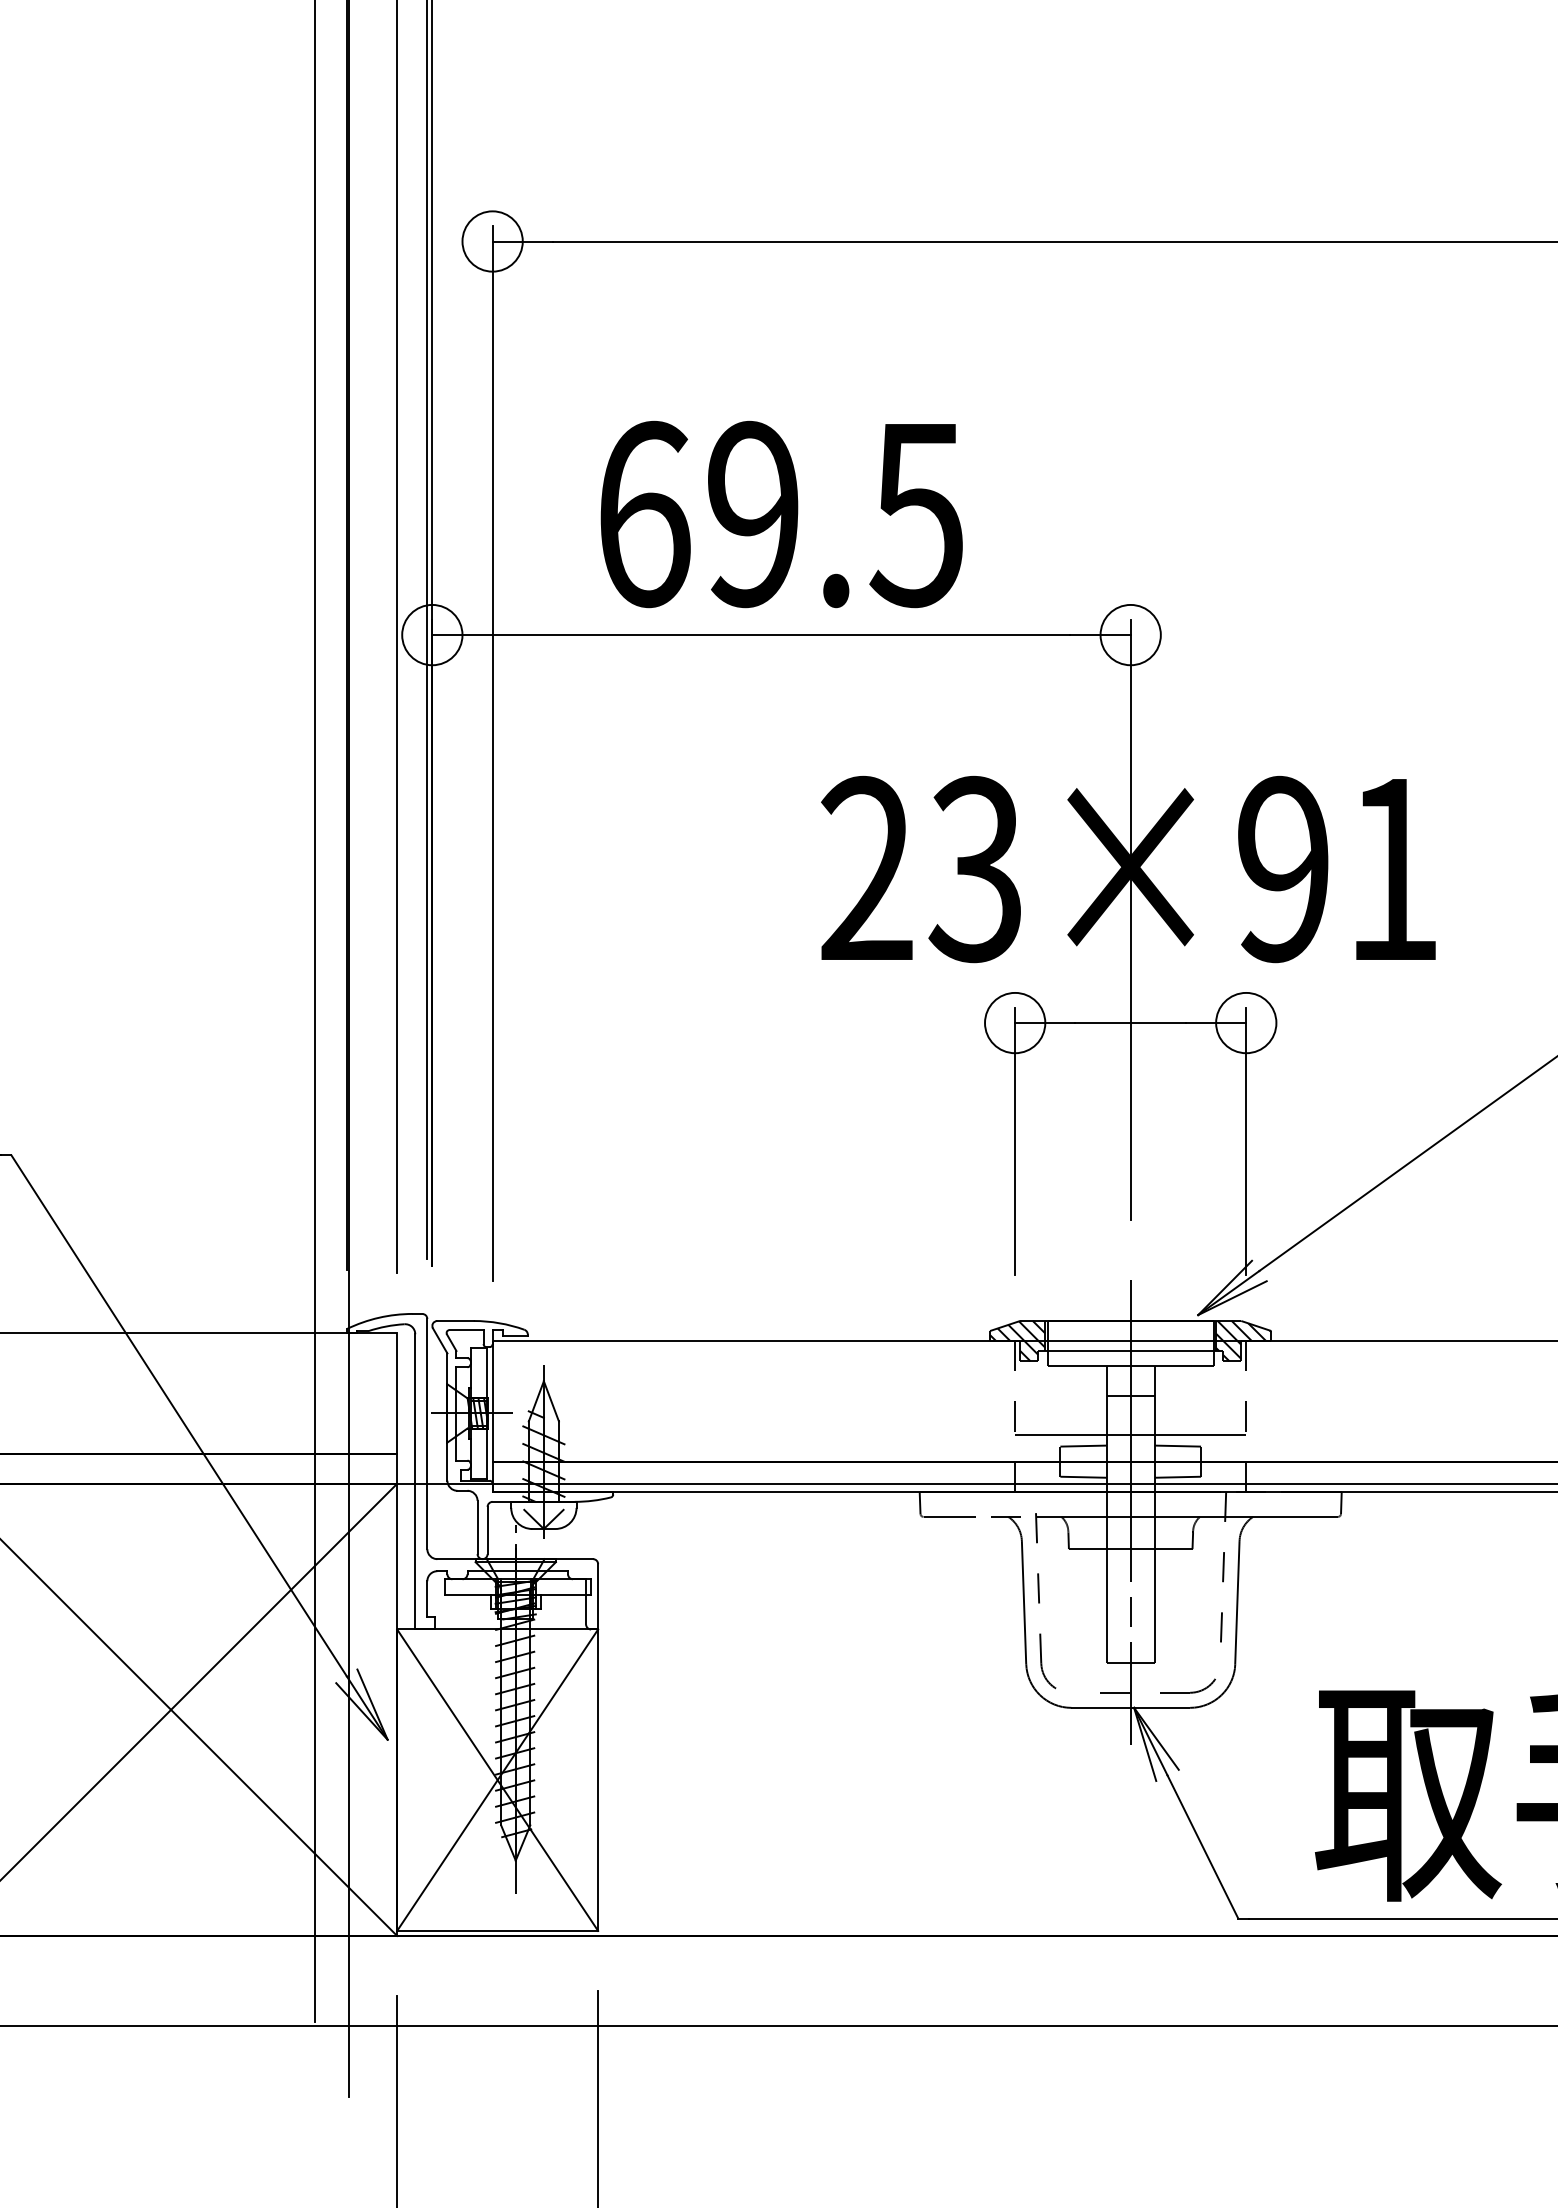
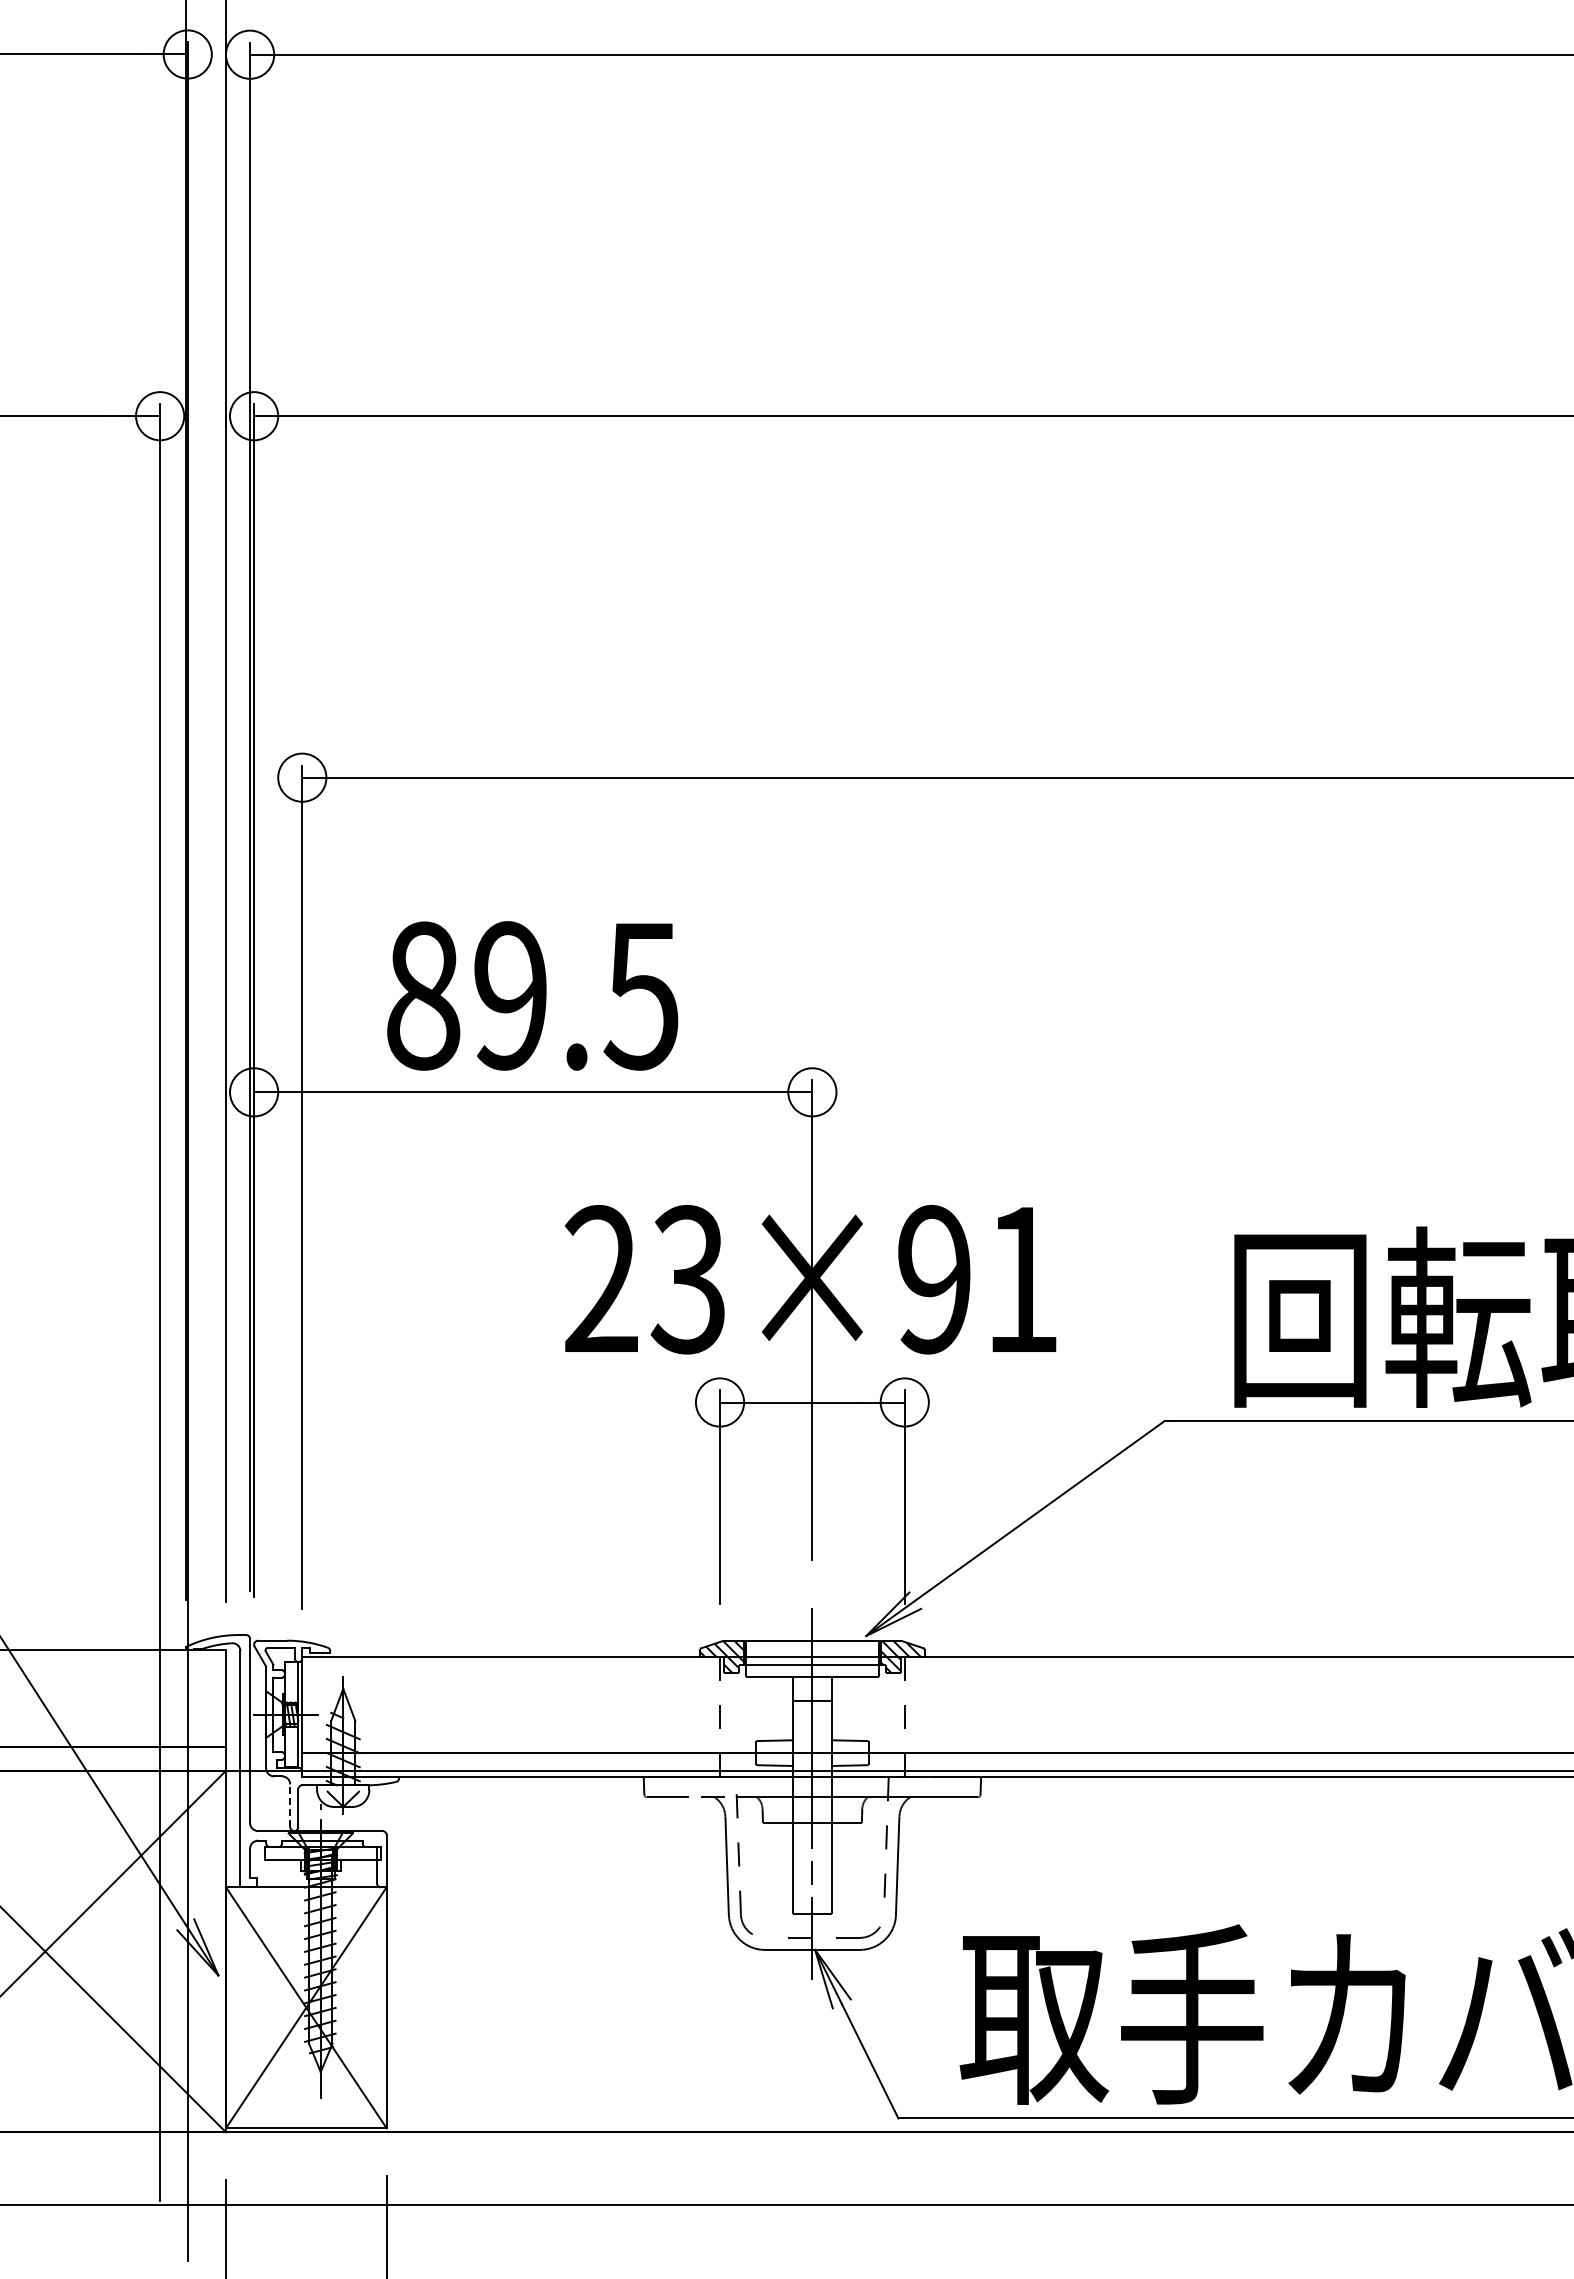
text: (644, 513) -> (423, 995), 69.5 -> 89.5
line: (1130, 1435) -> (812, 1732), removed
line: (477, 1527) -> (290, 1805), solid -> dashed

